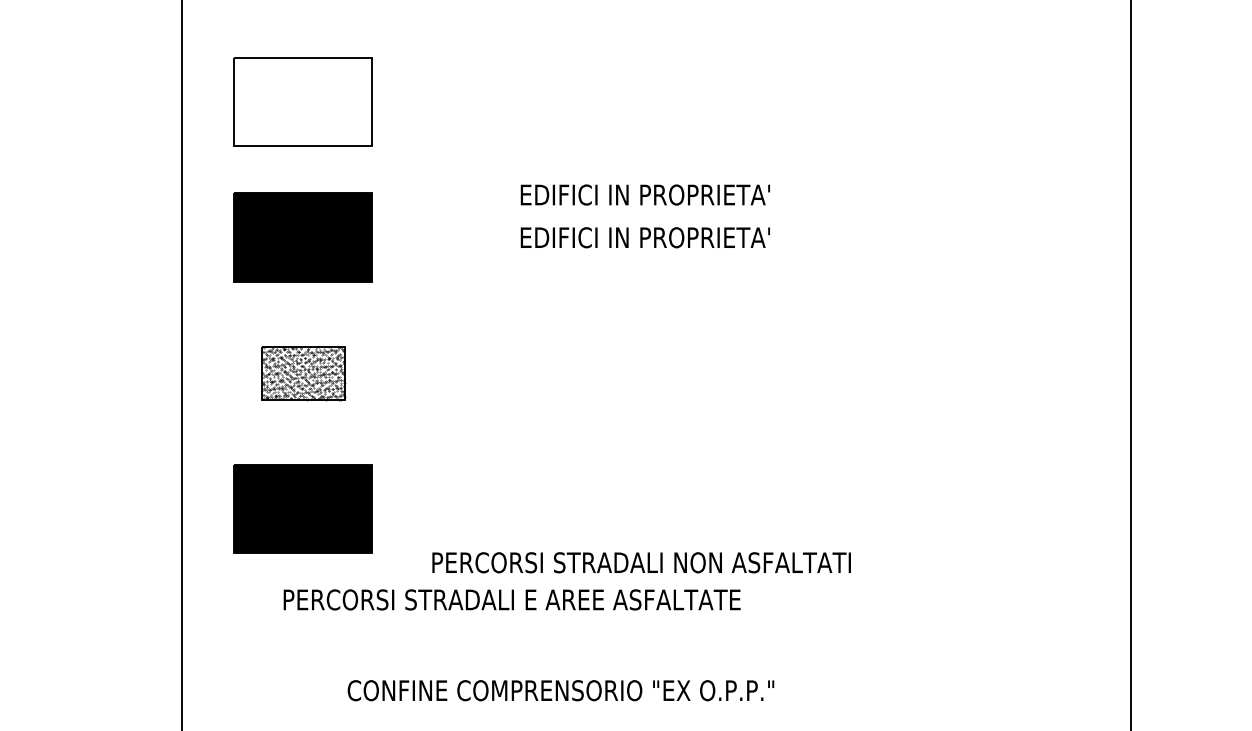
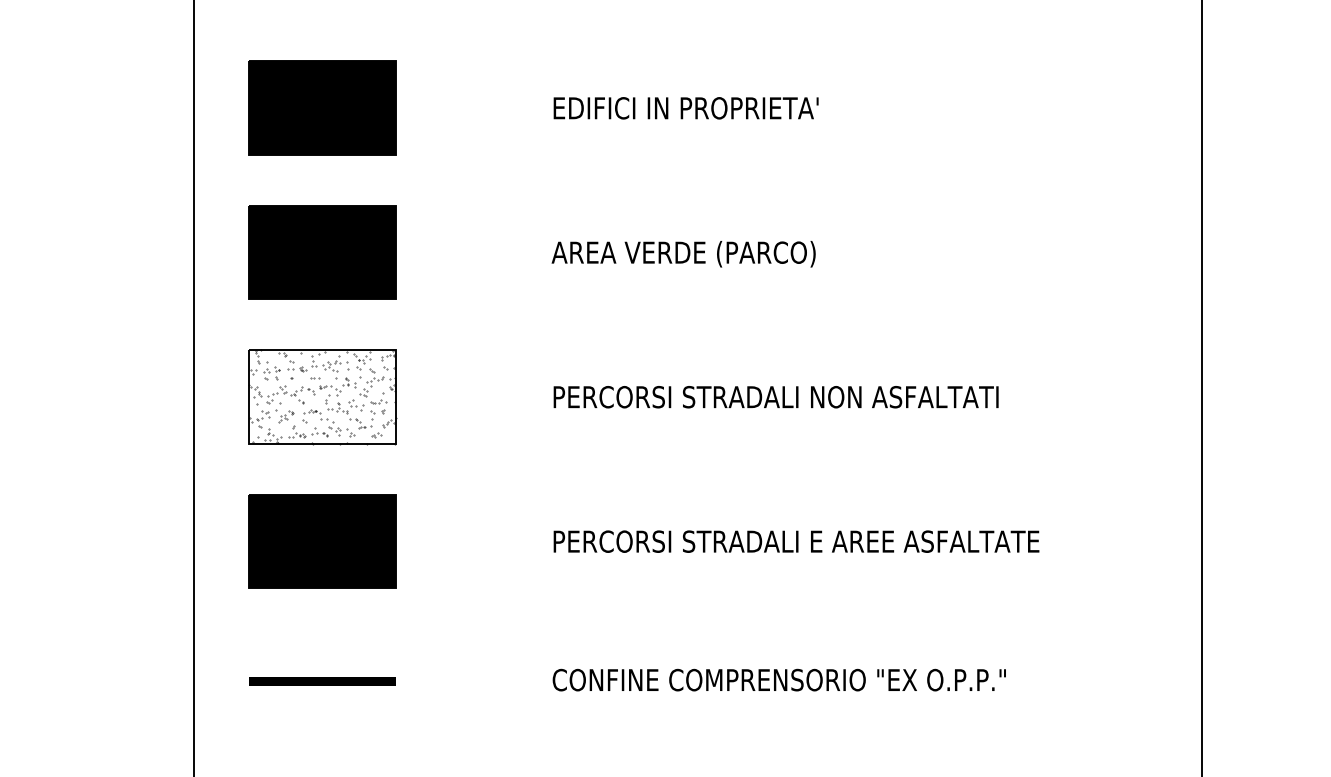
fill: (303, 101) -> (322, 107), added
text: (644, 195) -> (685, 108), moved
text: (643, 238) -> (684, 253), EDIFICI IN PROPRIETA' -> AREA VERDE (PARCO)
part: (303, 373) -> (322, 397), size x1.67
text: (641, 563) -> (775, 397), moved
text: (512, 599) -> (796, 541), moved
line: (303, 641) -> (322, 681), added
text: (560, 690) -> (778, 679), moved

